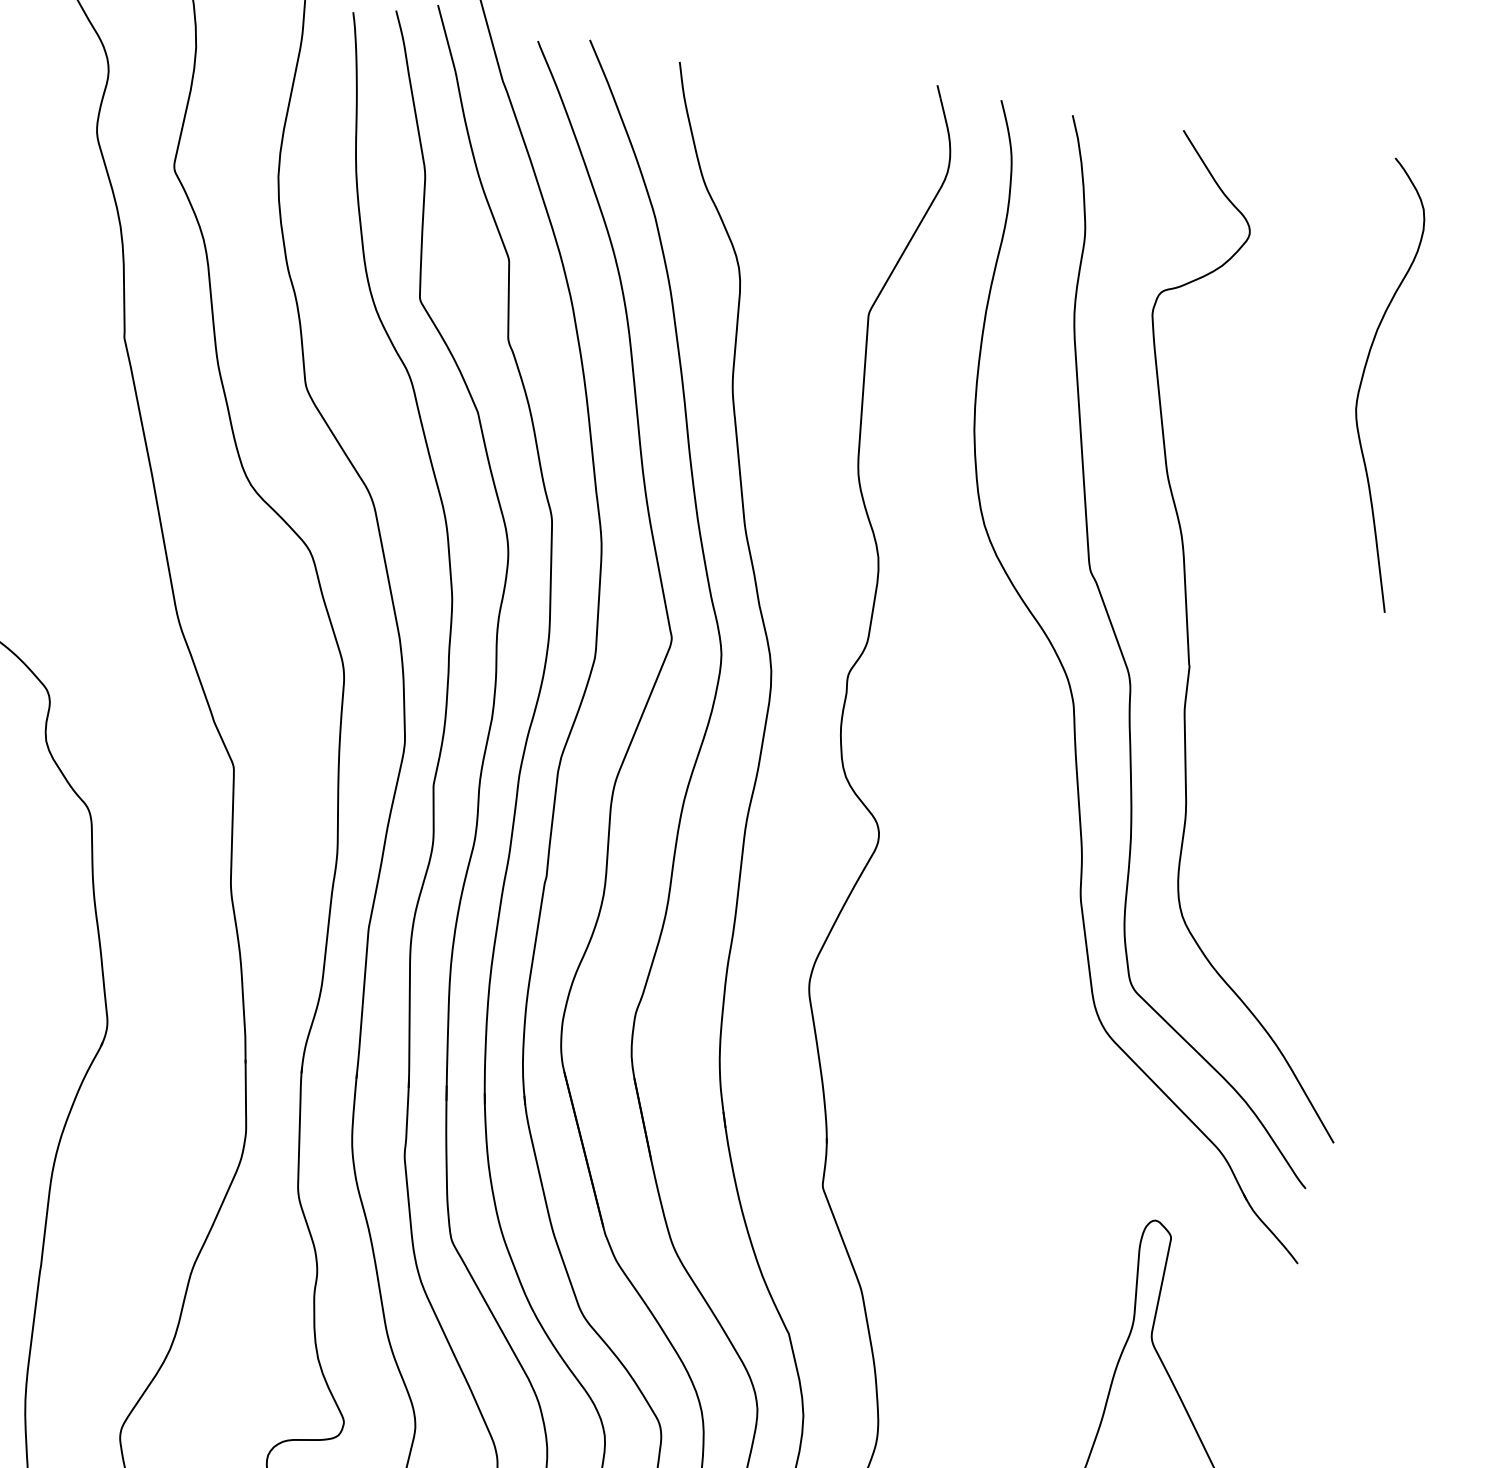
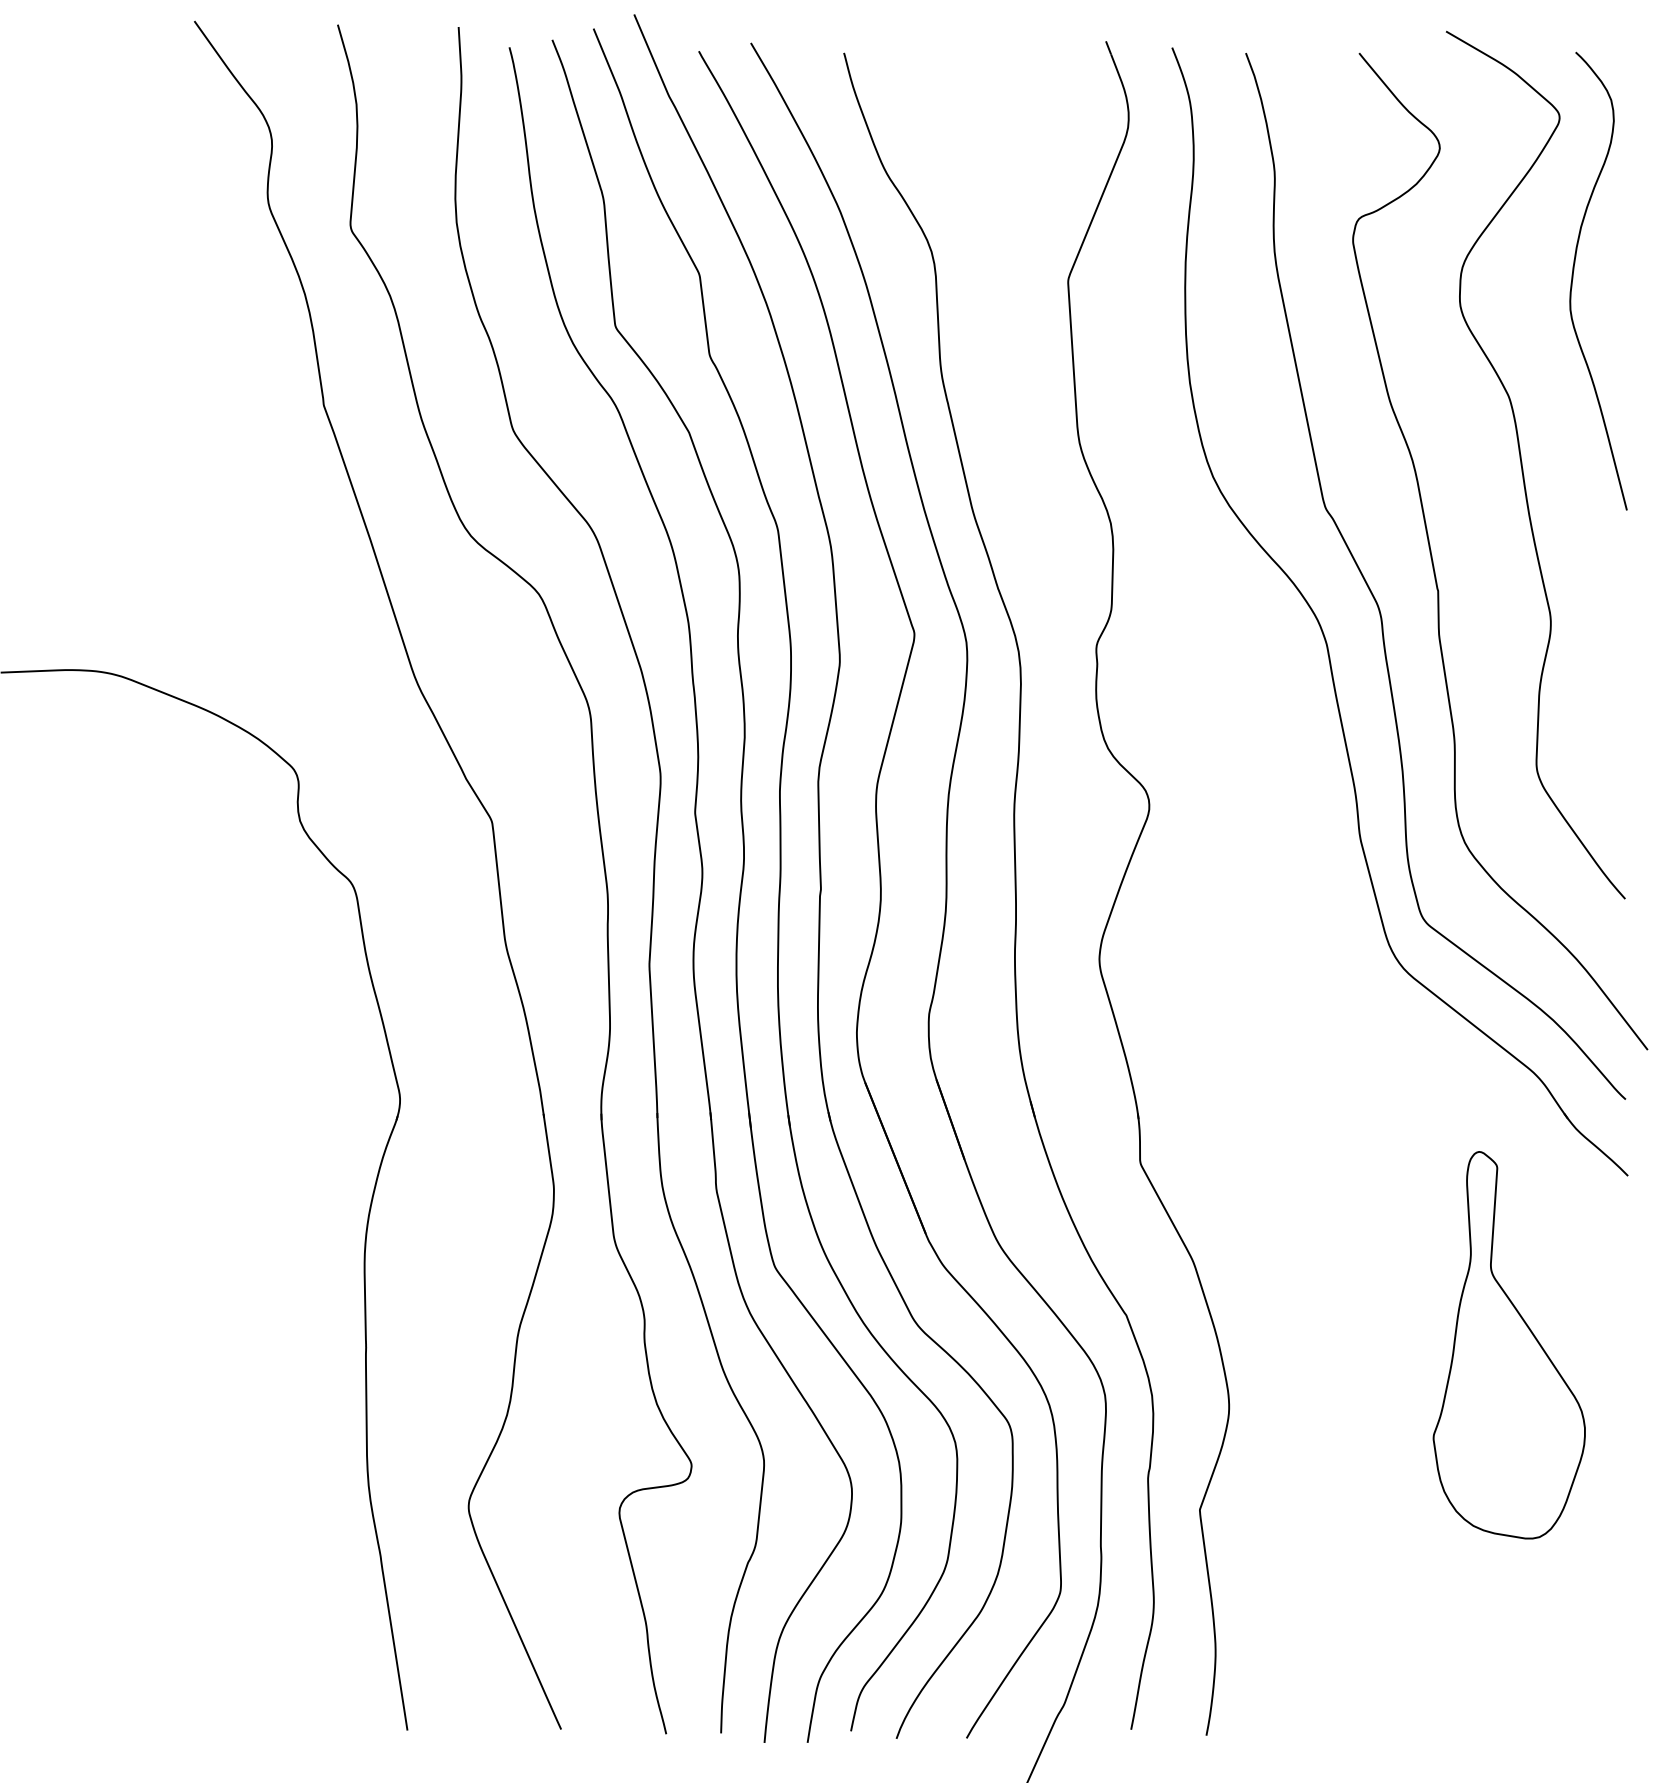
curve: (1289, 558) -> (1523, 468), added

